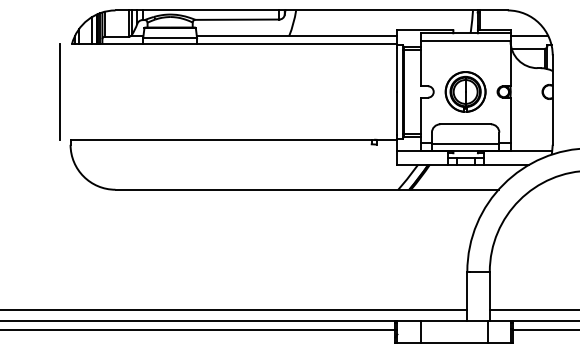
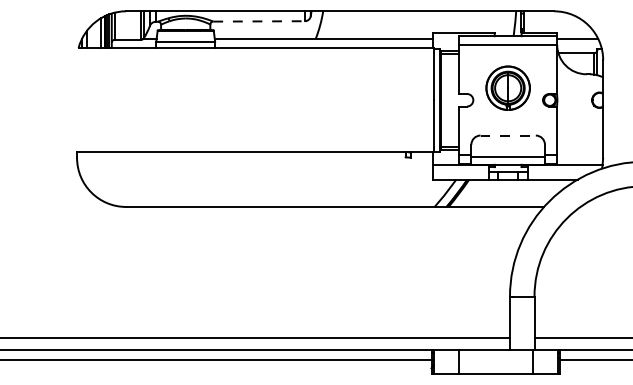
line: (237, 19) -> (259, 21), solid -> dashed
line: (60, 91) -> (66, 99), removed
part: (465, 91) -> (508, 87), moved
line: (466, 124) -> (509, 135), solid -> dashed

